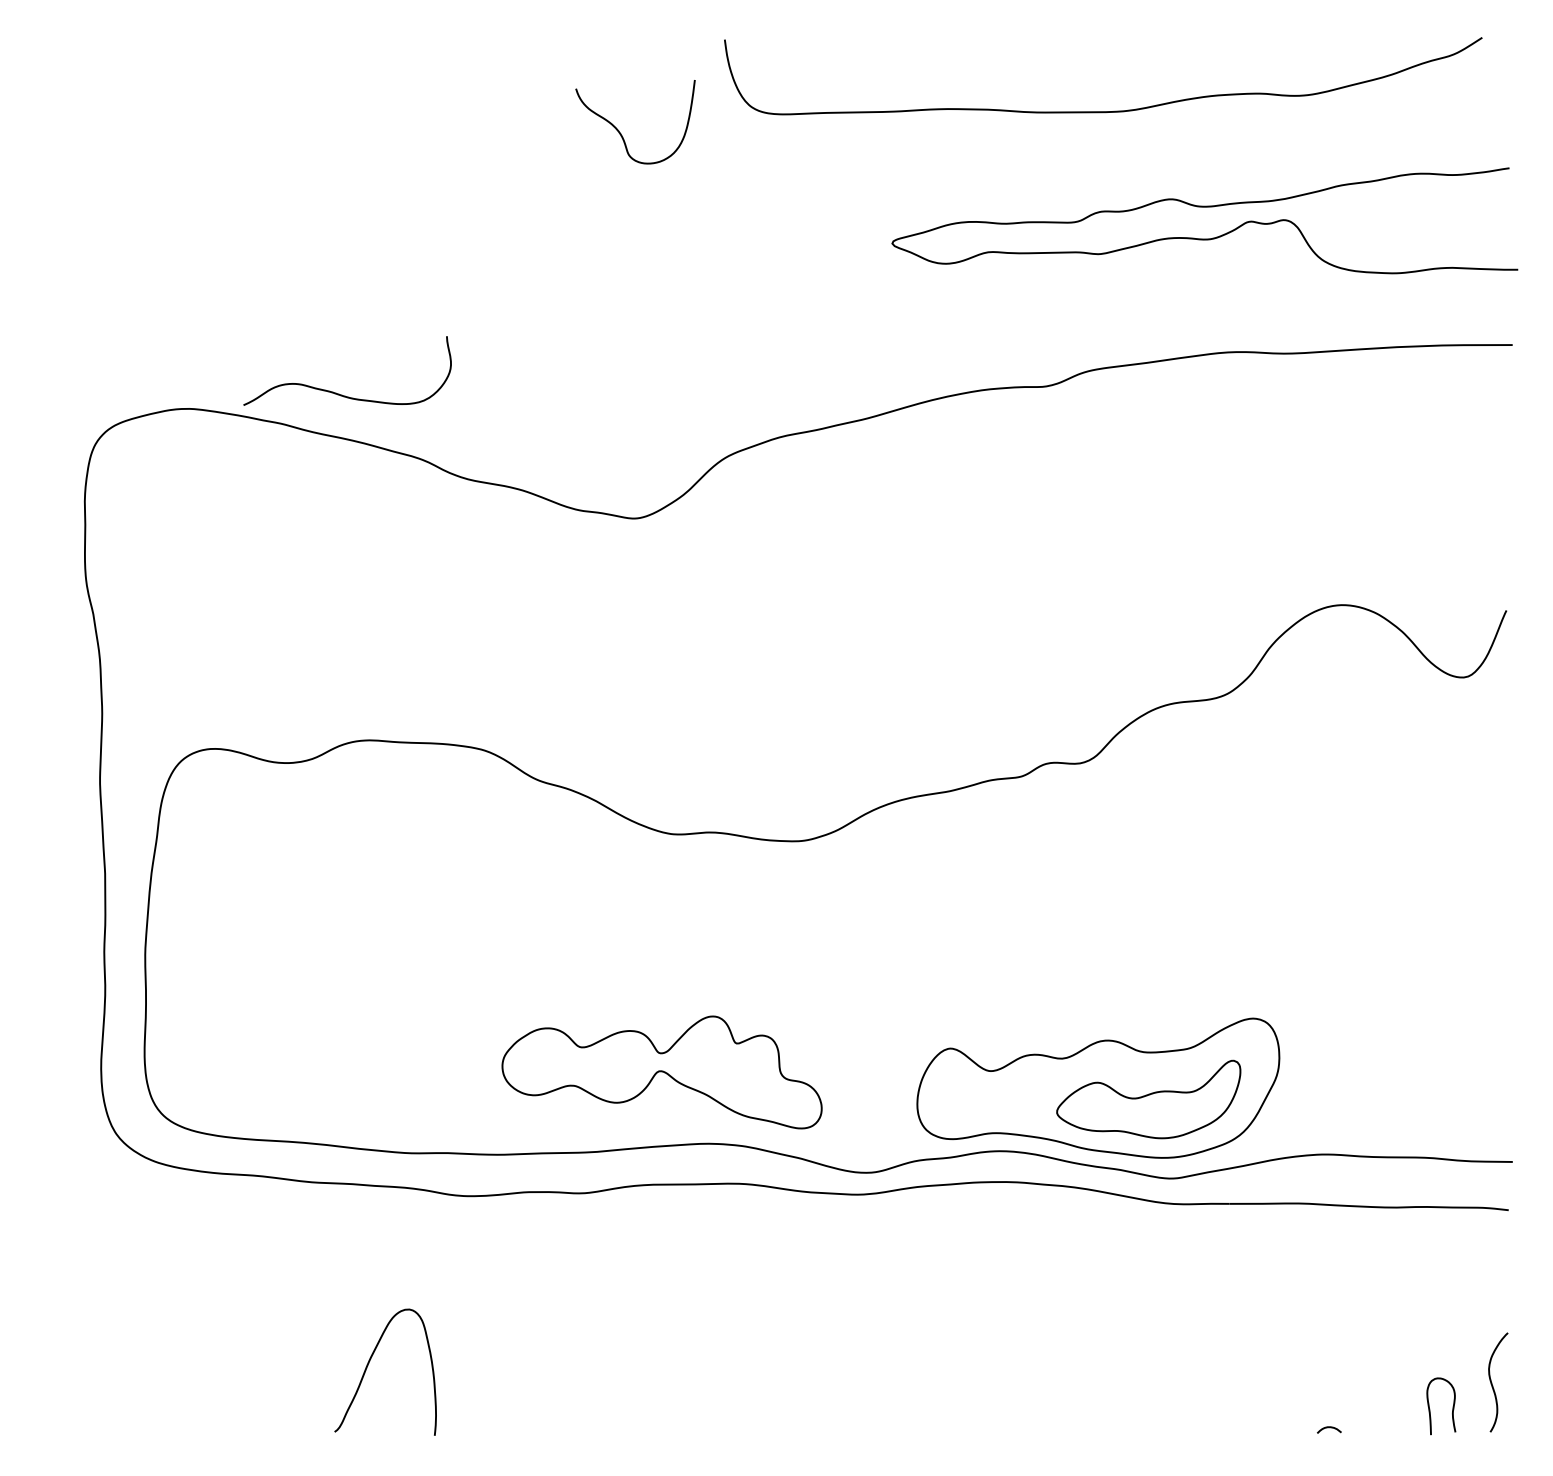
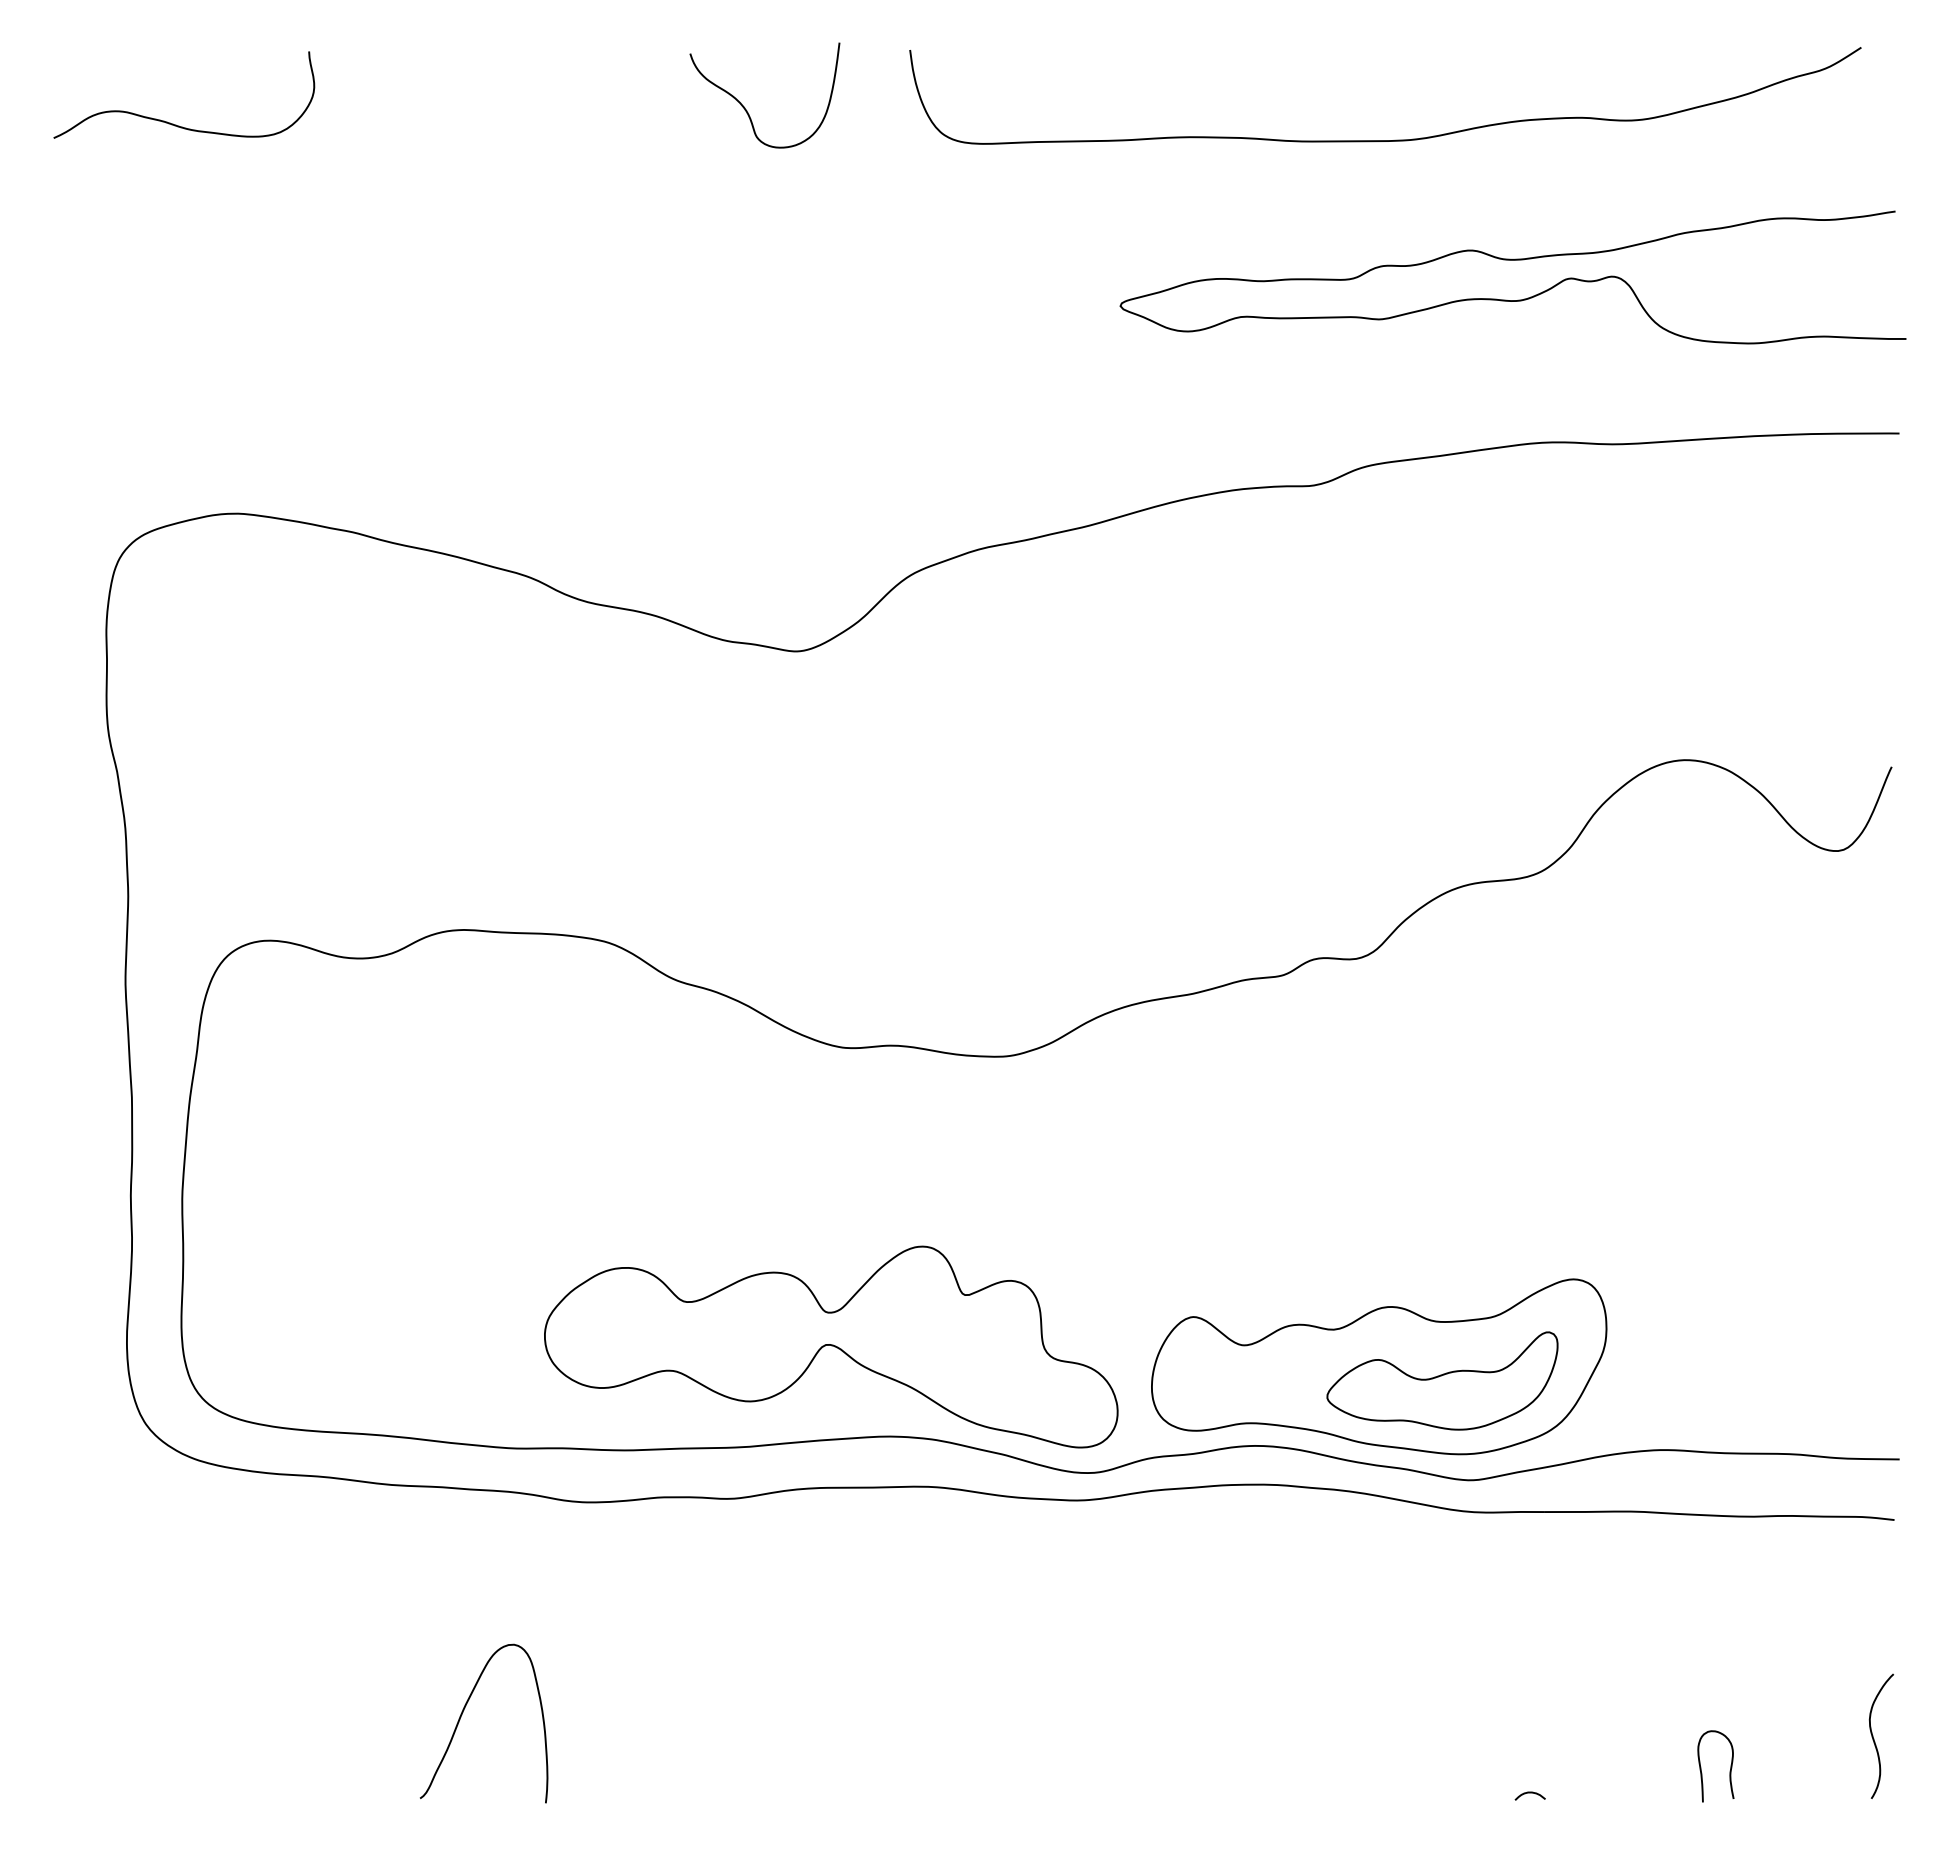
curve: (620, 131) -> (745, 107), moved
curve: (338, 393) -> (173, 123), moved
part: (662, 1072) -> (831, 1346), size x1.43
curve: (1429, 1406) -> (1701, 1766), moved
curve: (1328, 1427) -> (1529, 1793), moved

